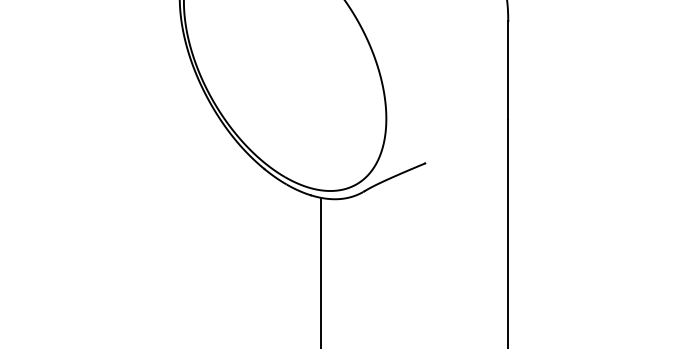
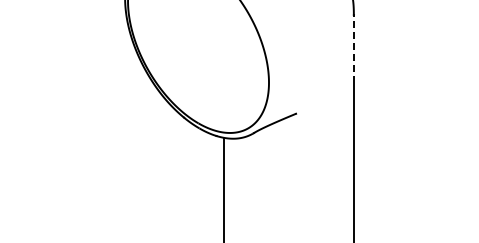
line: (507, 69) -> (353, 48), solid -> dashed

